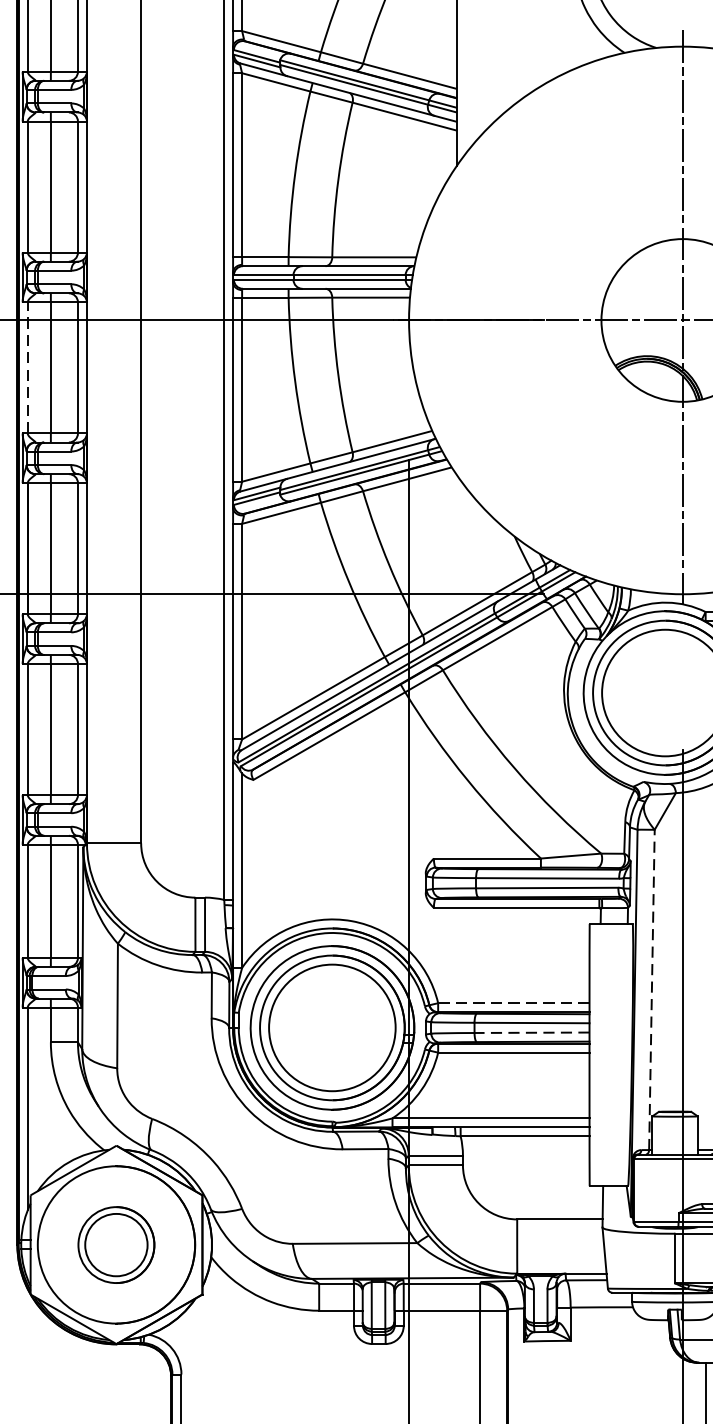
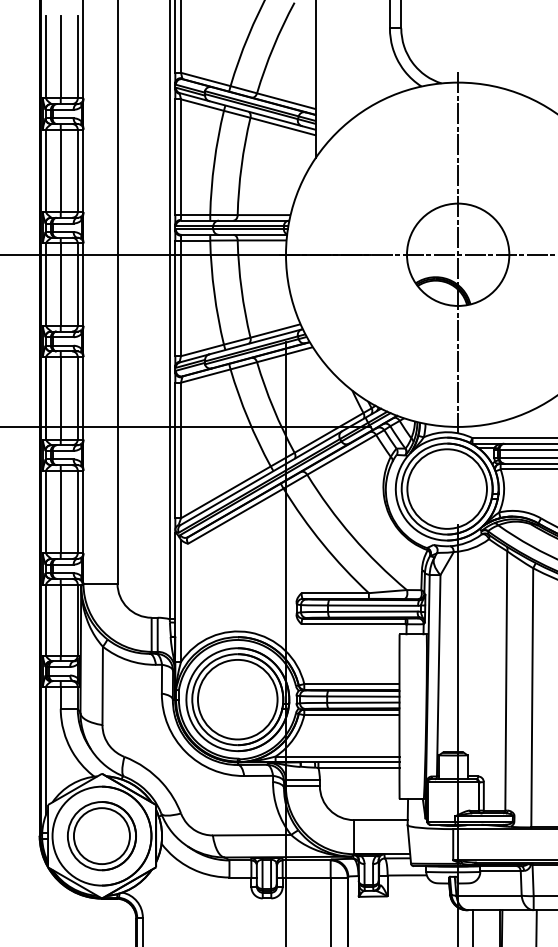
line: (28, 367) -> (46, 284), dashed -> solid
line: (651, 989) -> (438, 675), dashed -> solid
line: (513, 1003) -> (351, 684), dashed -> solid
line: (530, 1032) -> (362, 702), dashed -> solid
part: (115, 1245) -> (101, 836), size x1.43

